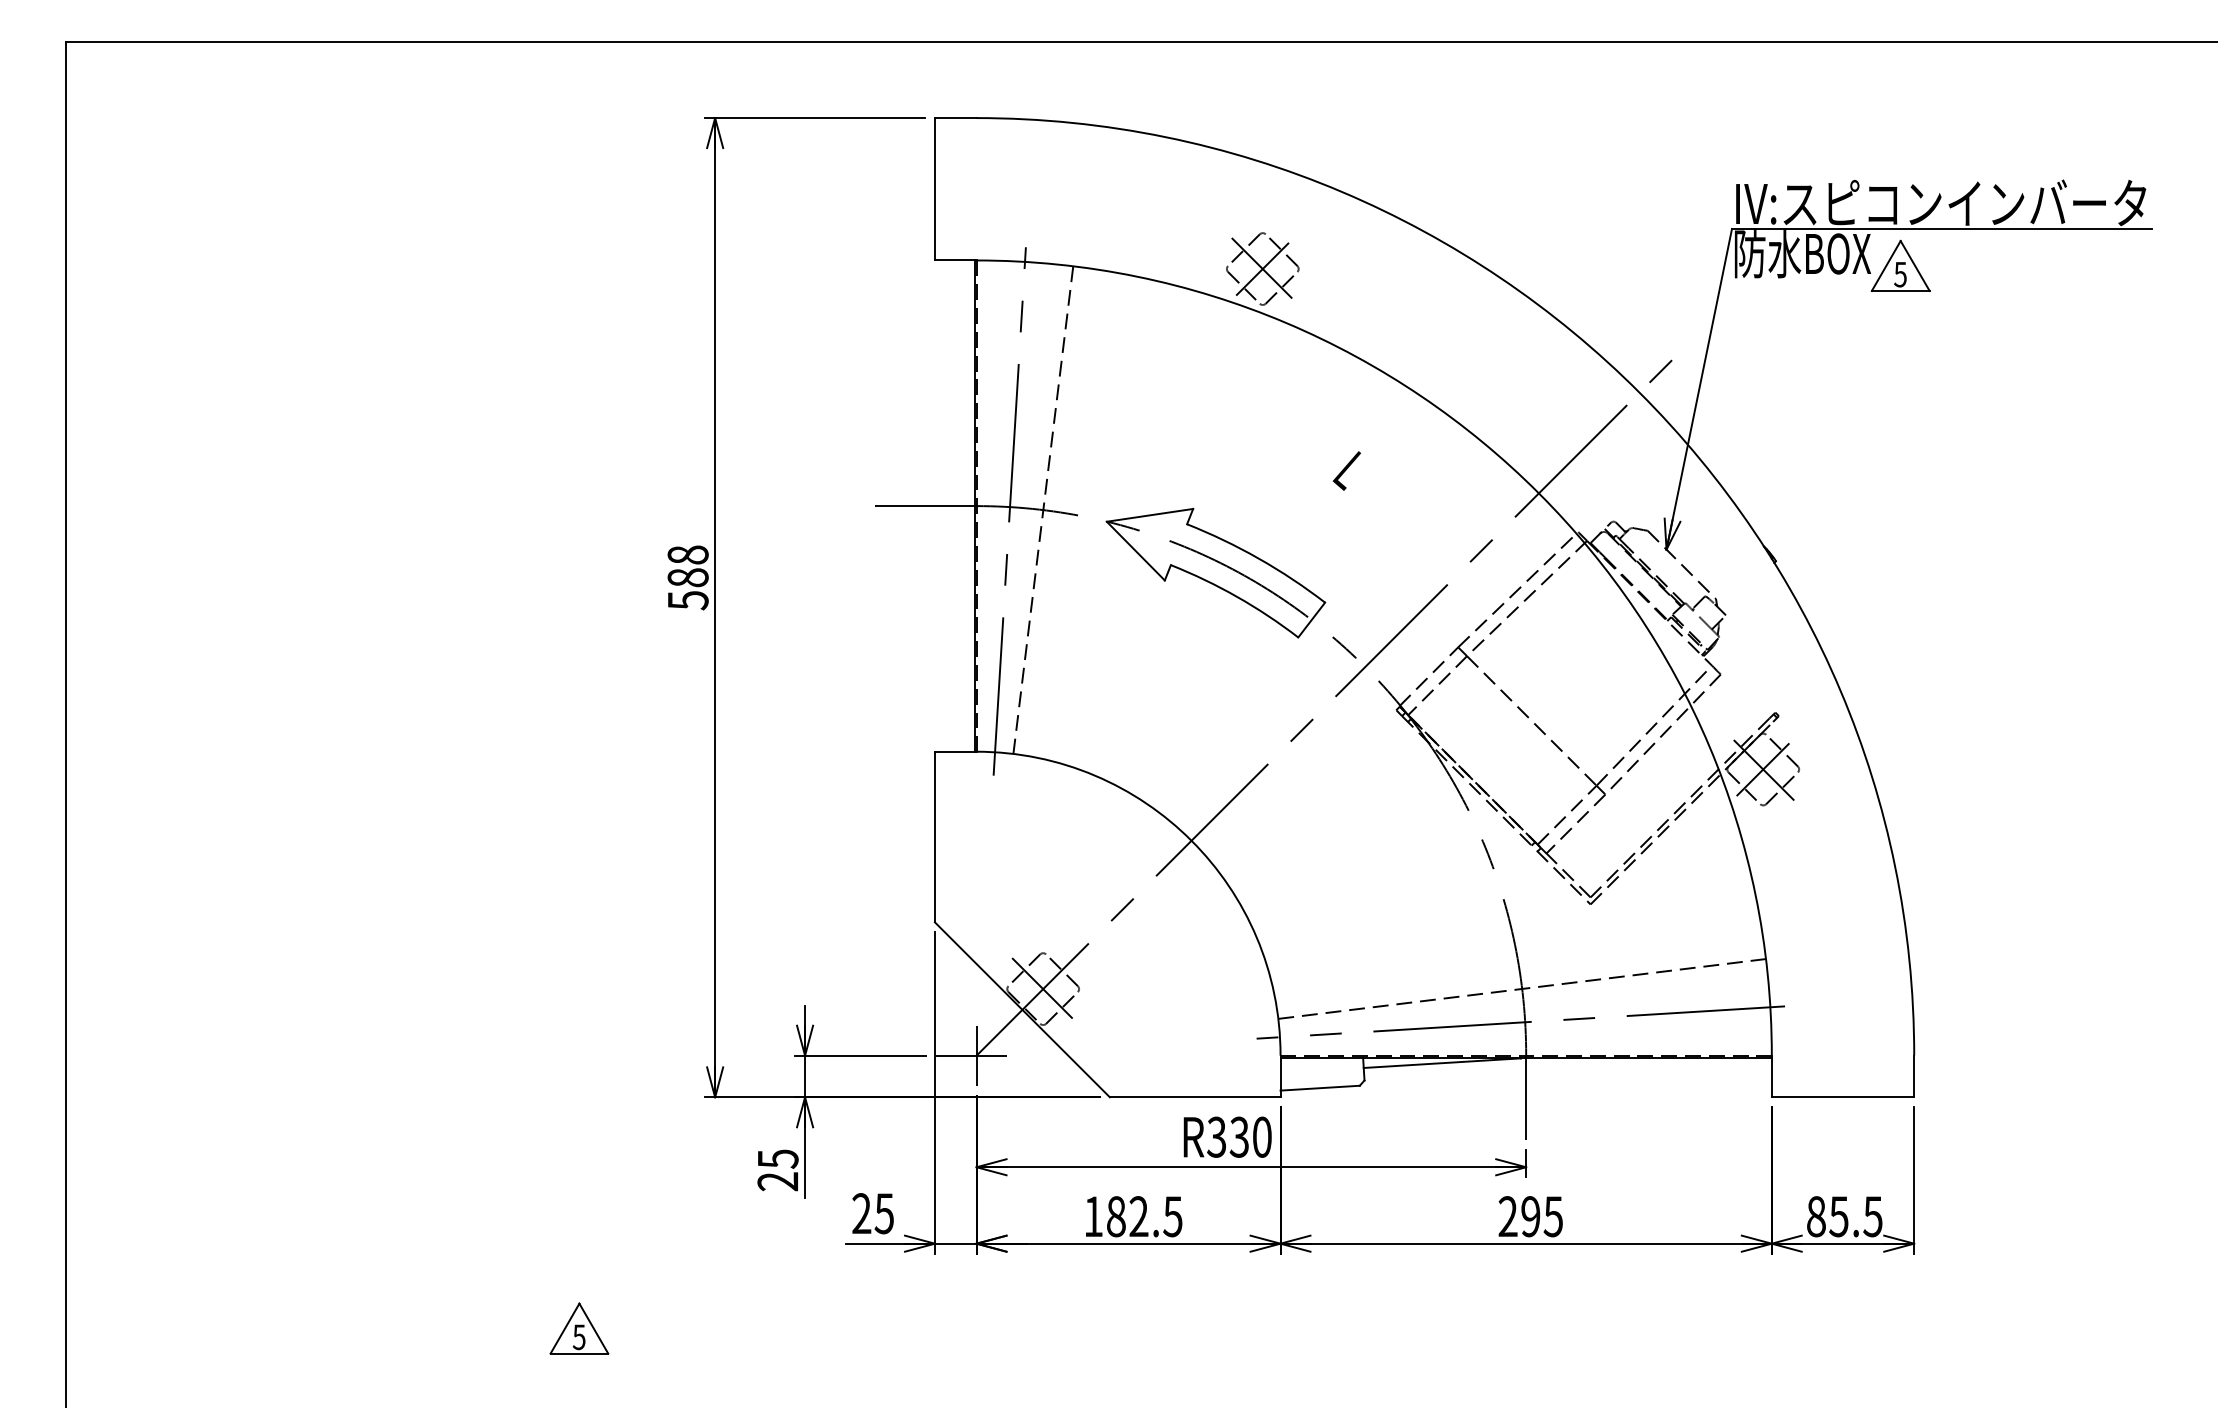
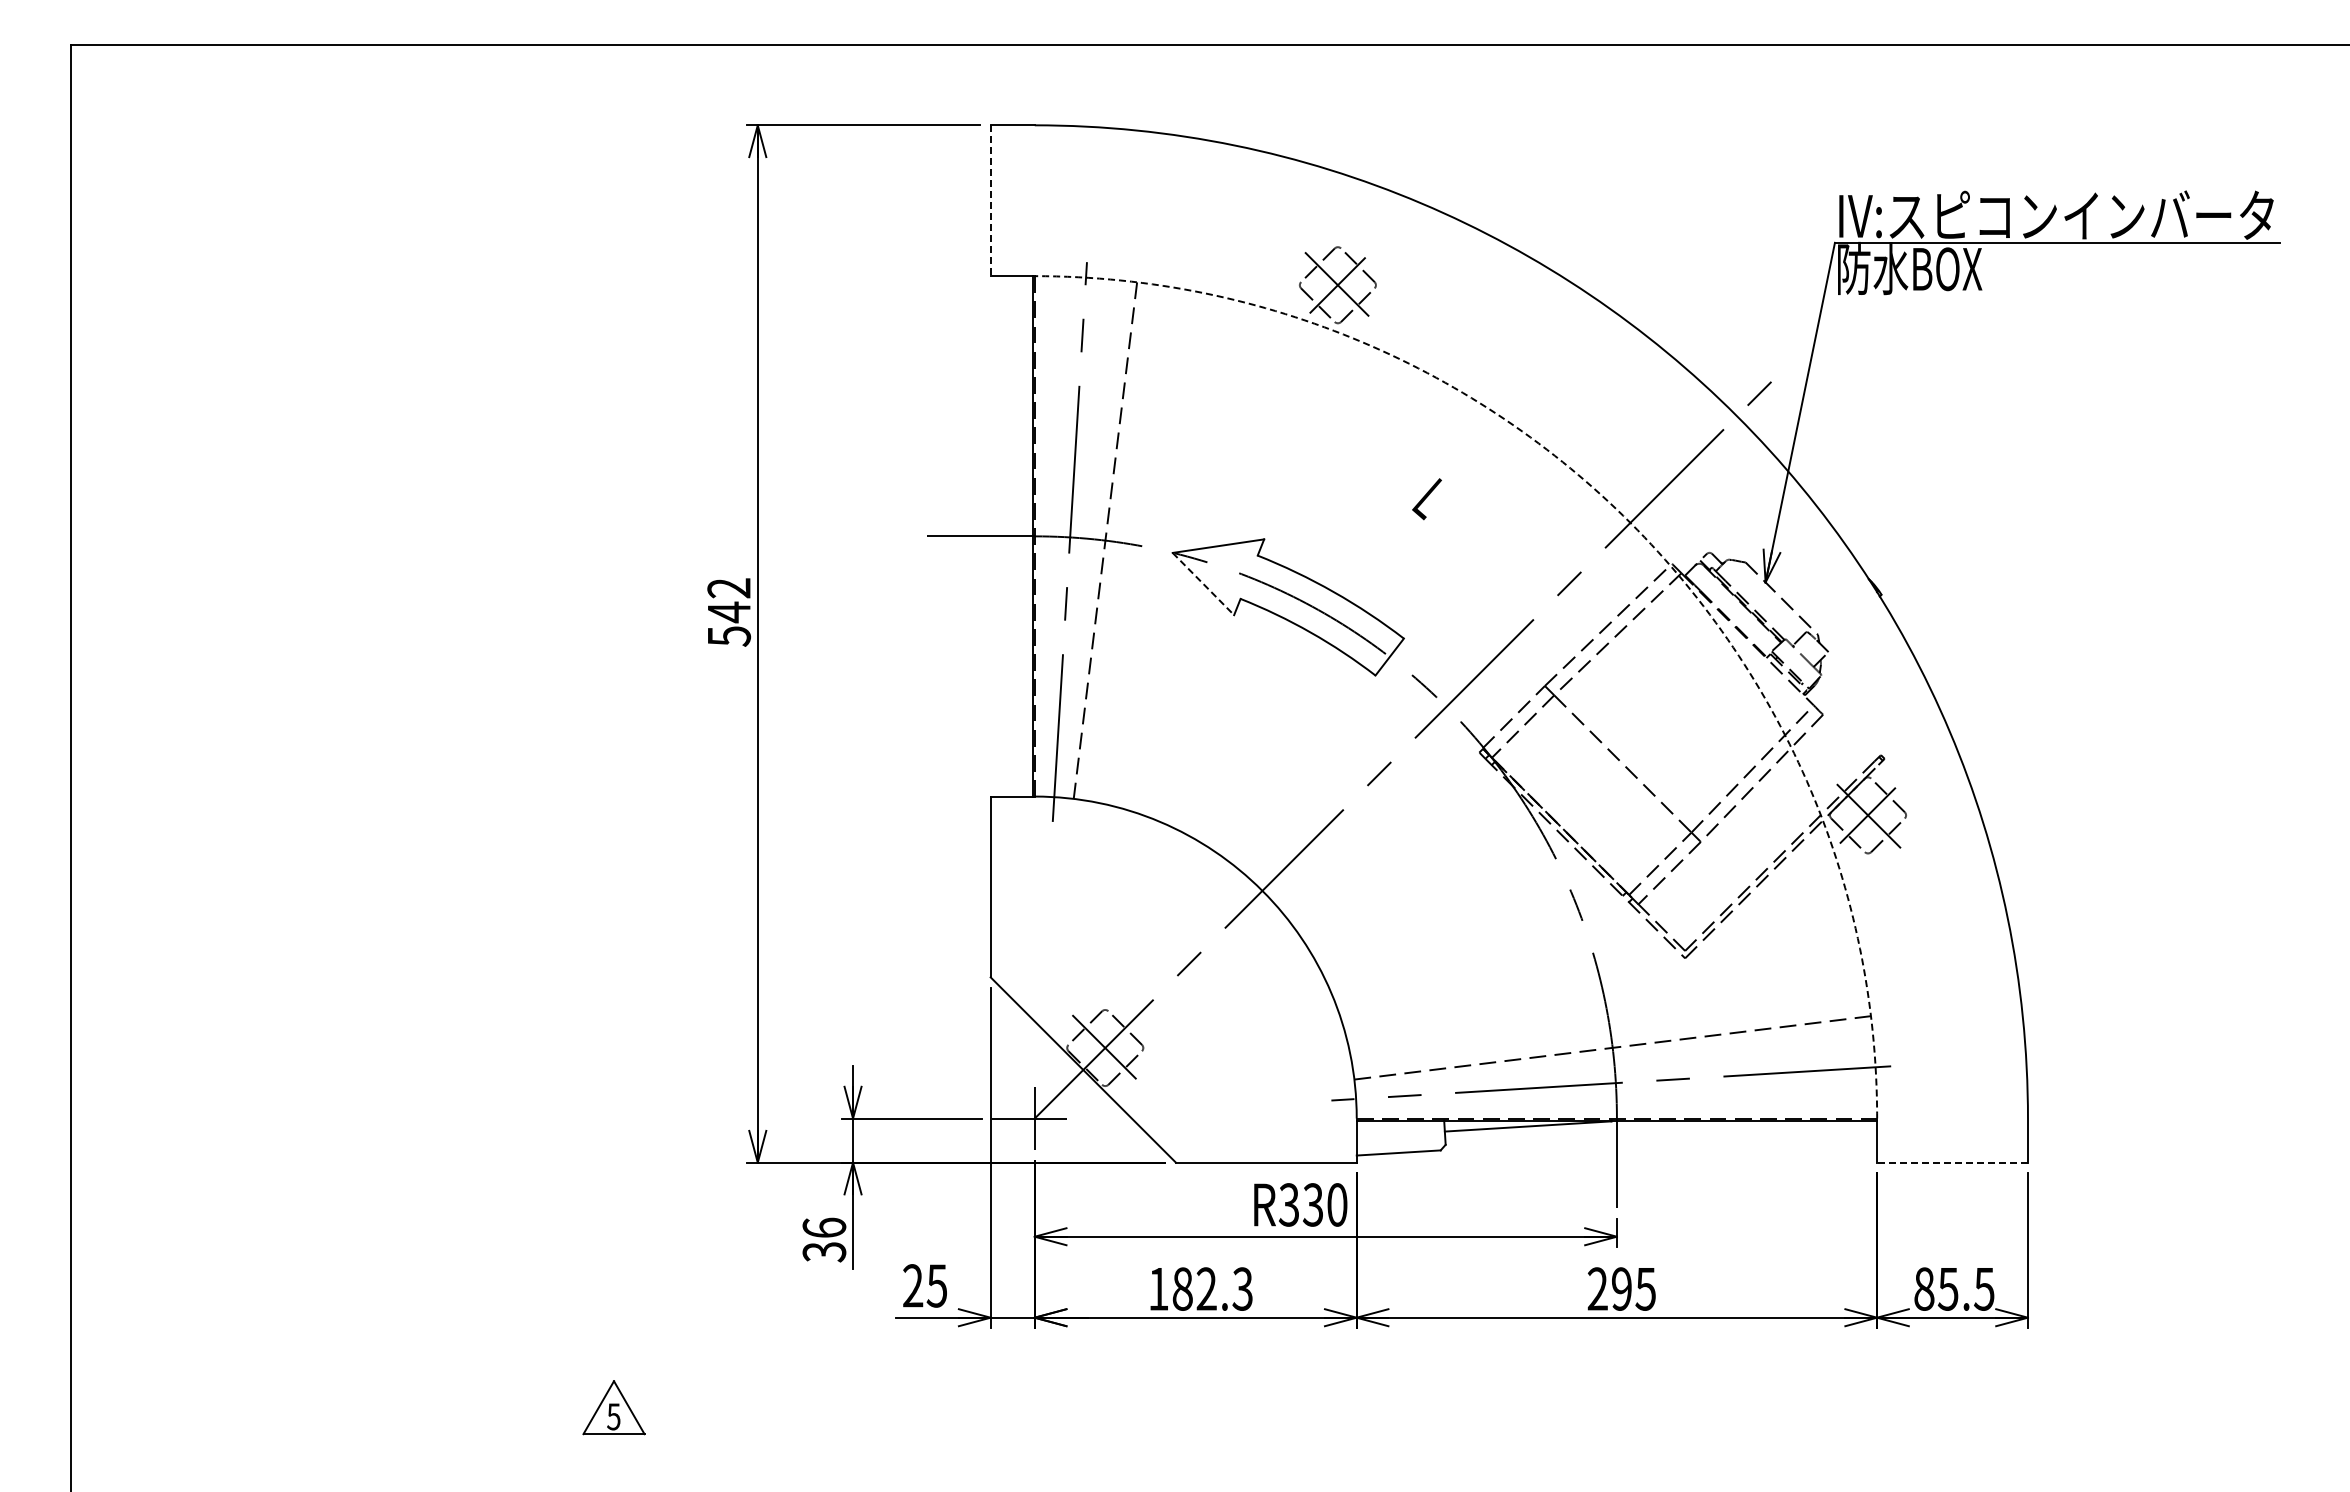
line: (934, 189) -> (990, 201), solid -> dashed
part: (1900, 265) -> (2013, 281), removed
arc: (1538, 493) -> (1630, 522), solid -> dashed
line: (1135, 551) -> (1203, 584), solid -> dashed
text: (688, 566) -> (729, 600), 588 -> 542
line: (1842, 1097) -> (1952, 1162), solid -> dashed
text: (778, 1169) -> (824, 1239), 25 -> 36
text: (1172, 1216) -> (1242, 1288), 182.5 -> 182.3

